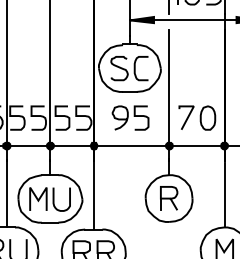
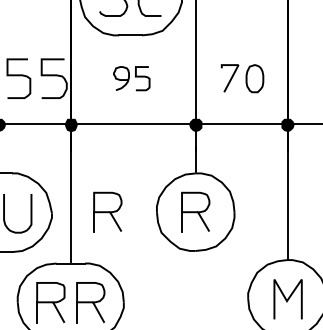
part: (130, 117) -> (131, 77), size x0.6
part: (197, 117) -> (242, 77), size x0.7
part: (116, 198) -> (108, 212), added

